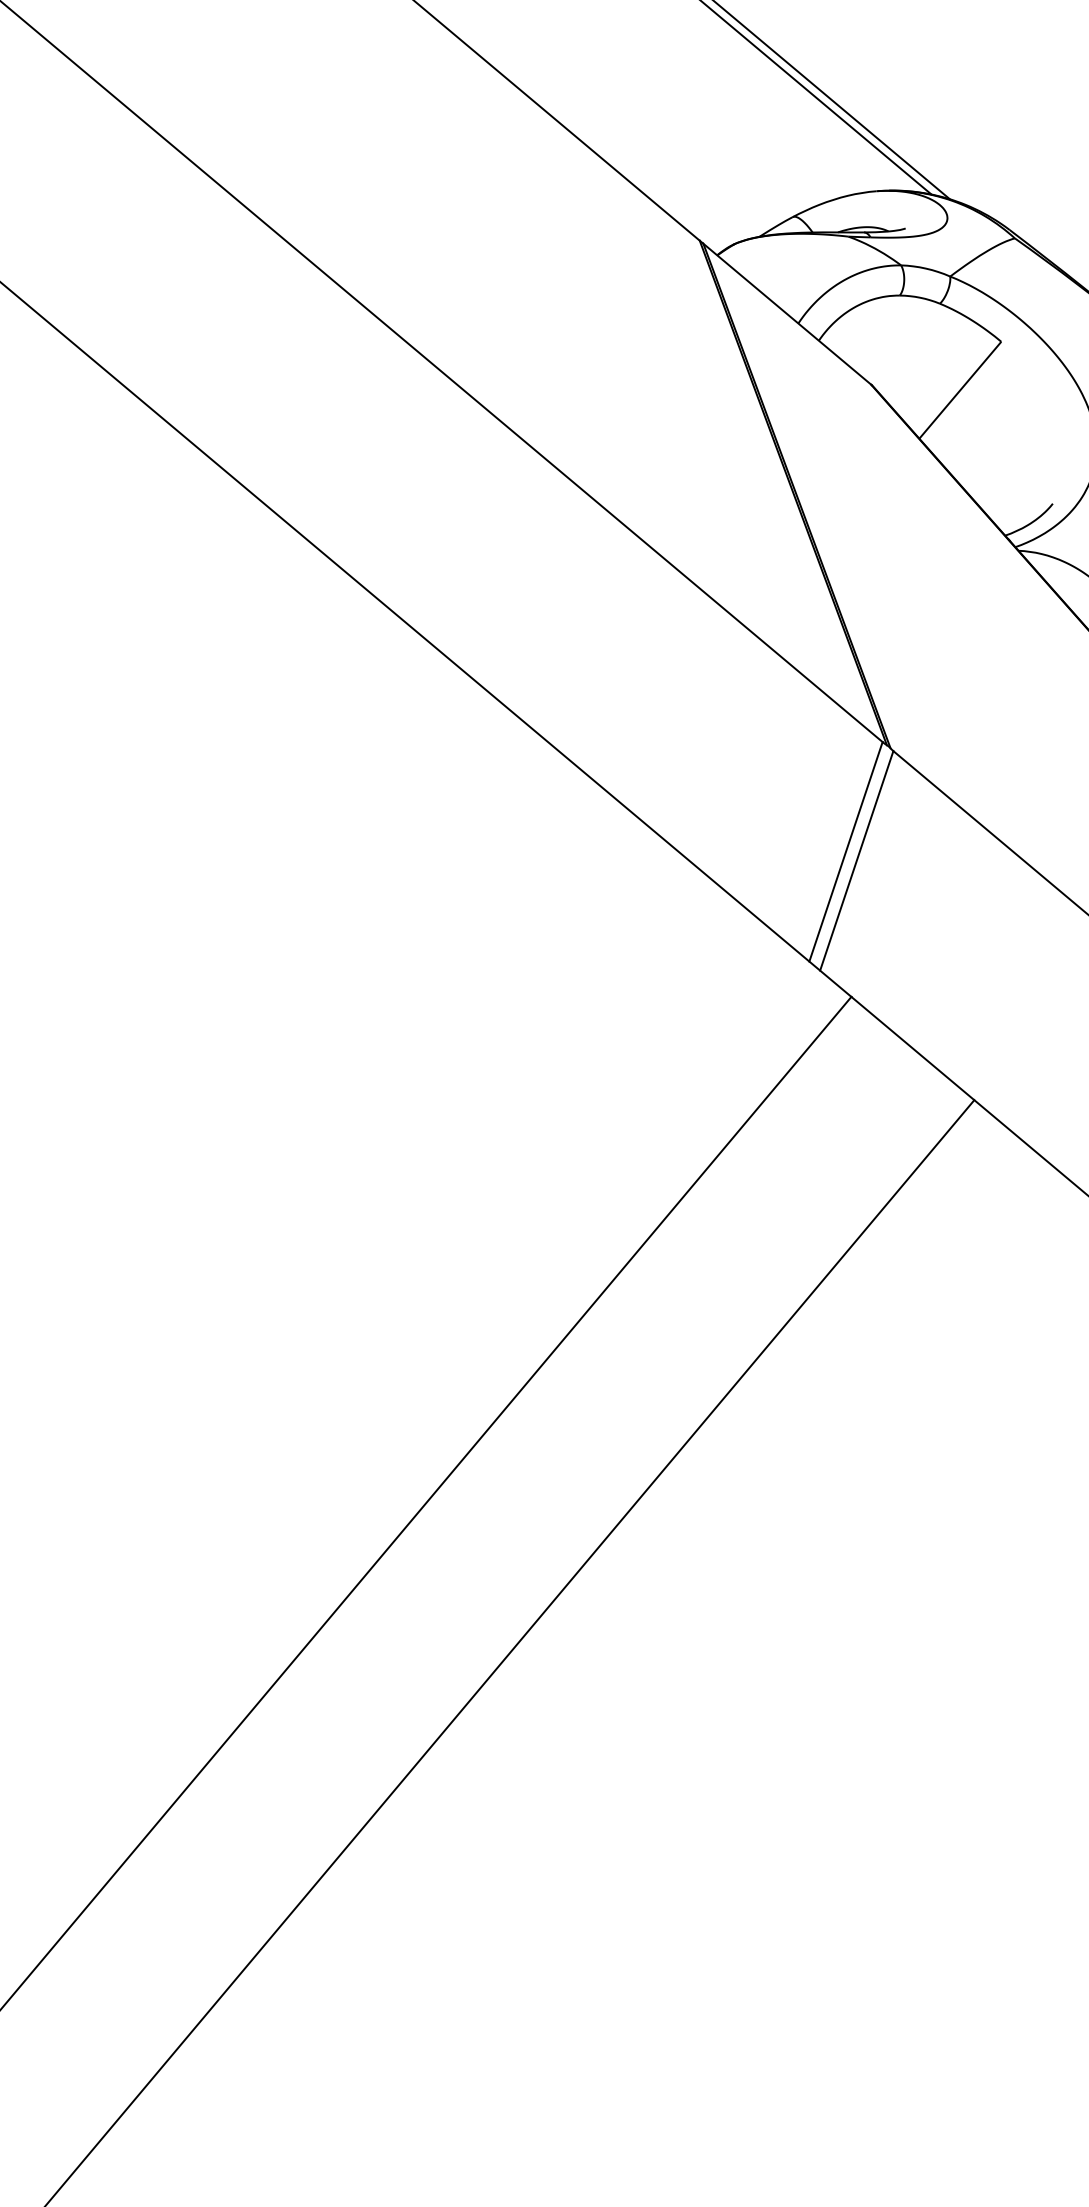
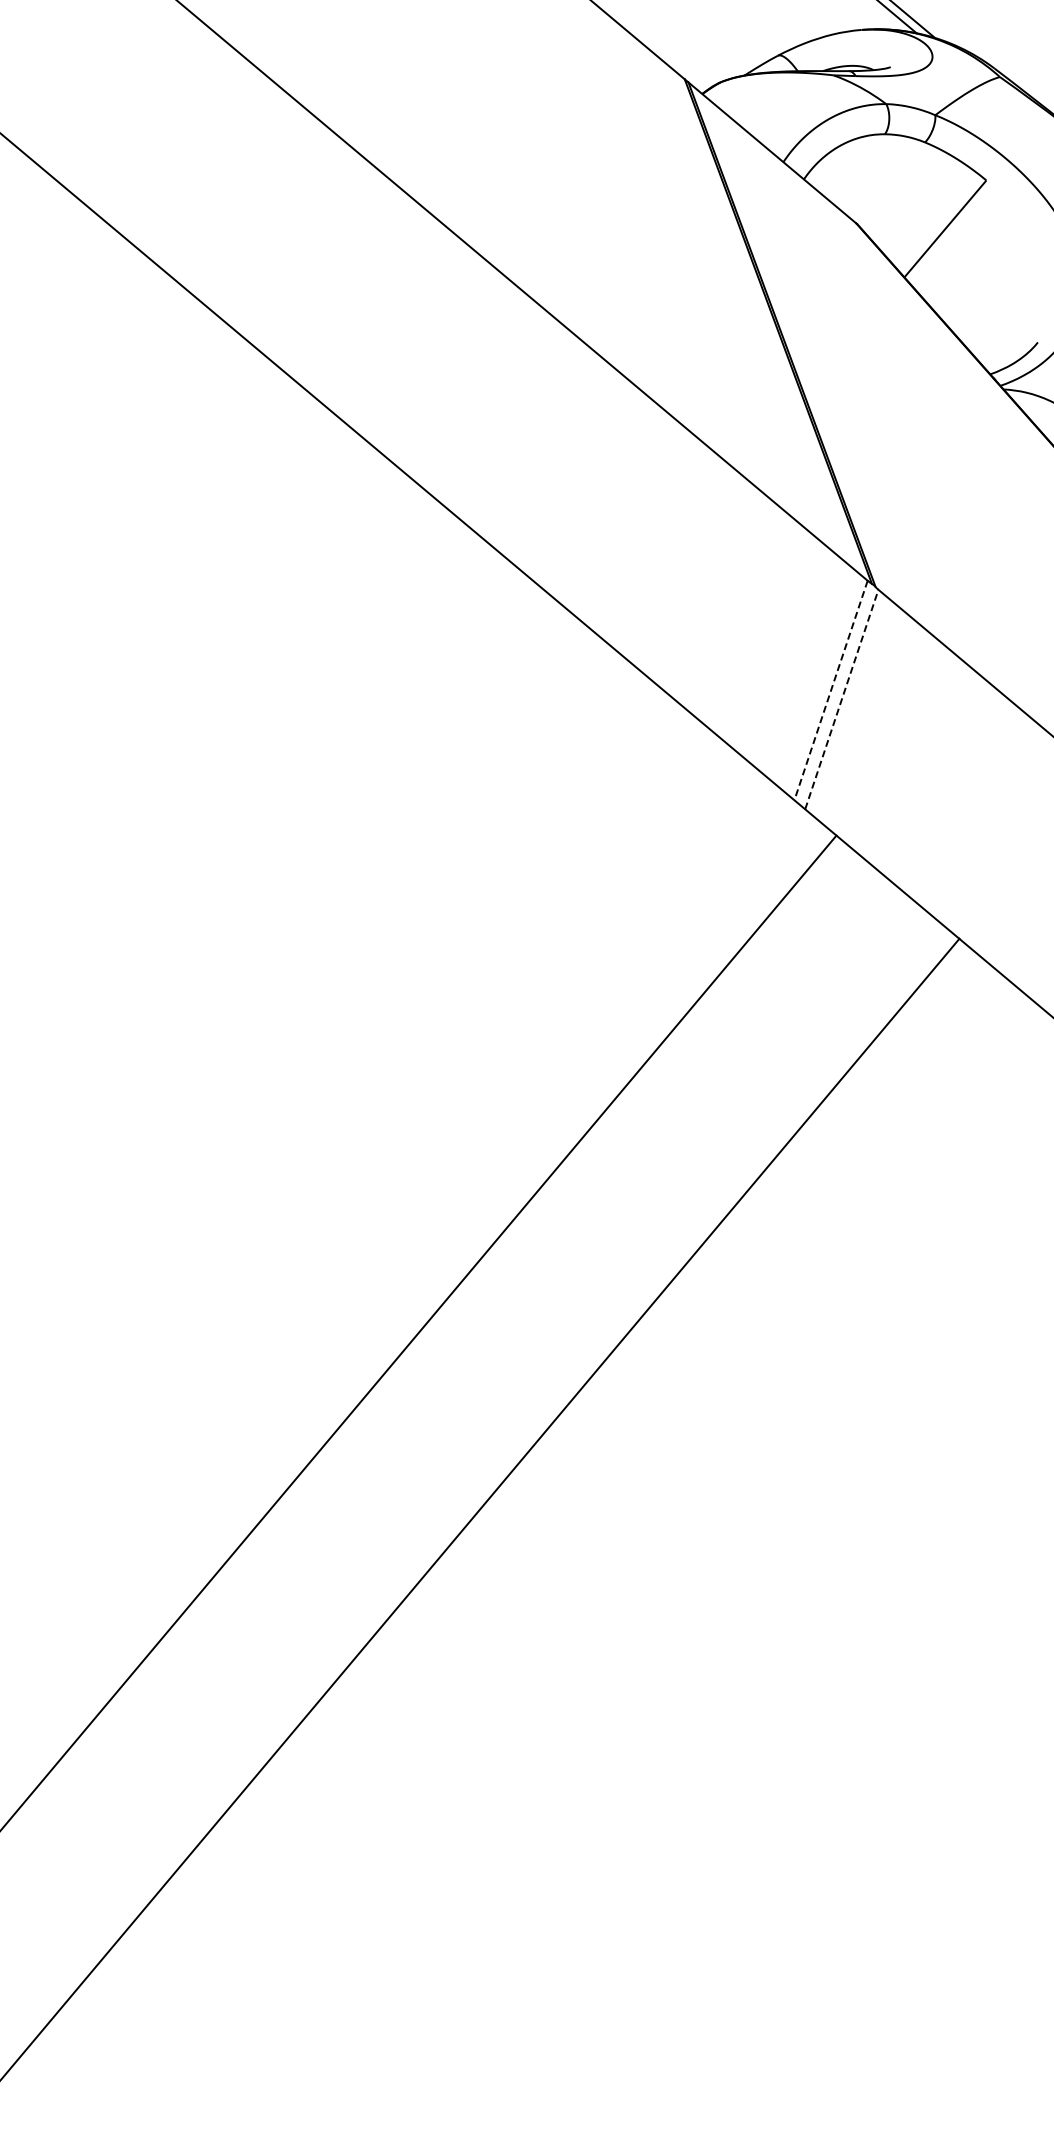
line: (846, 851) -> (831, 690), solid -> dashed
line: (856, 860) -> (841, 699), solid -> dashed

